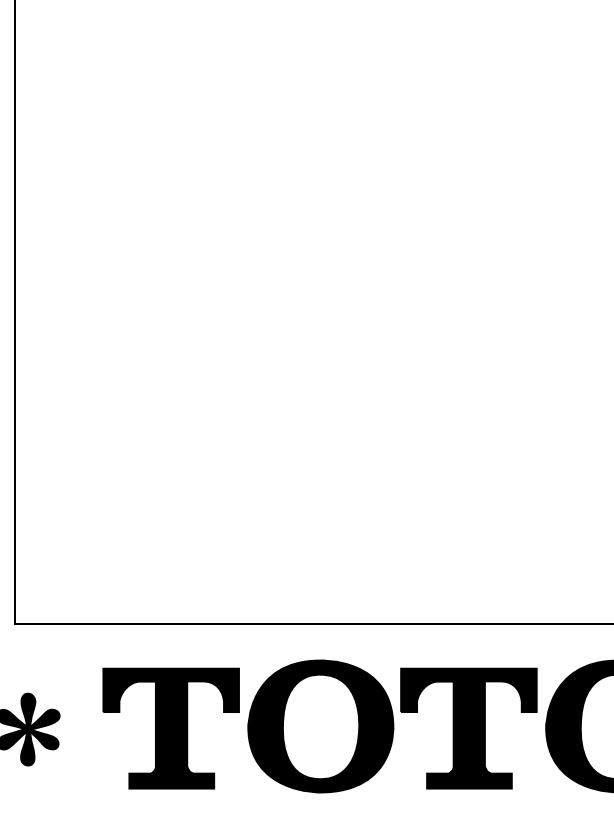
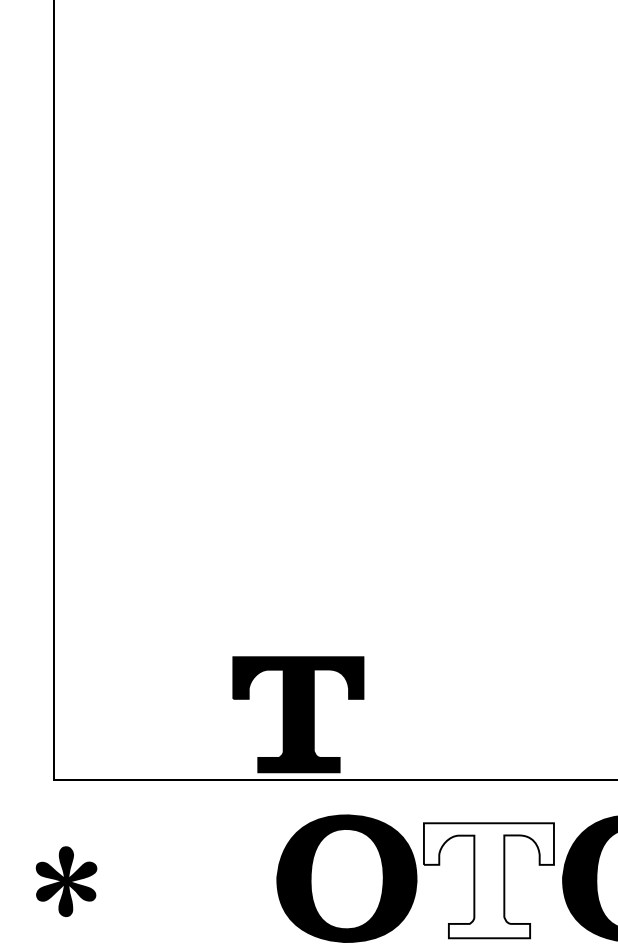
part: (171, 728) -> (298, 714), moved
fill: (468, 728) -> (488, 880), removed

